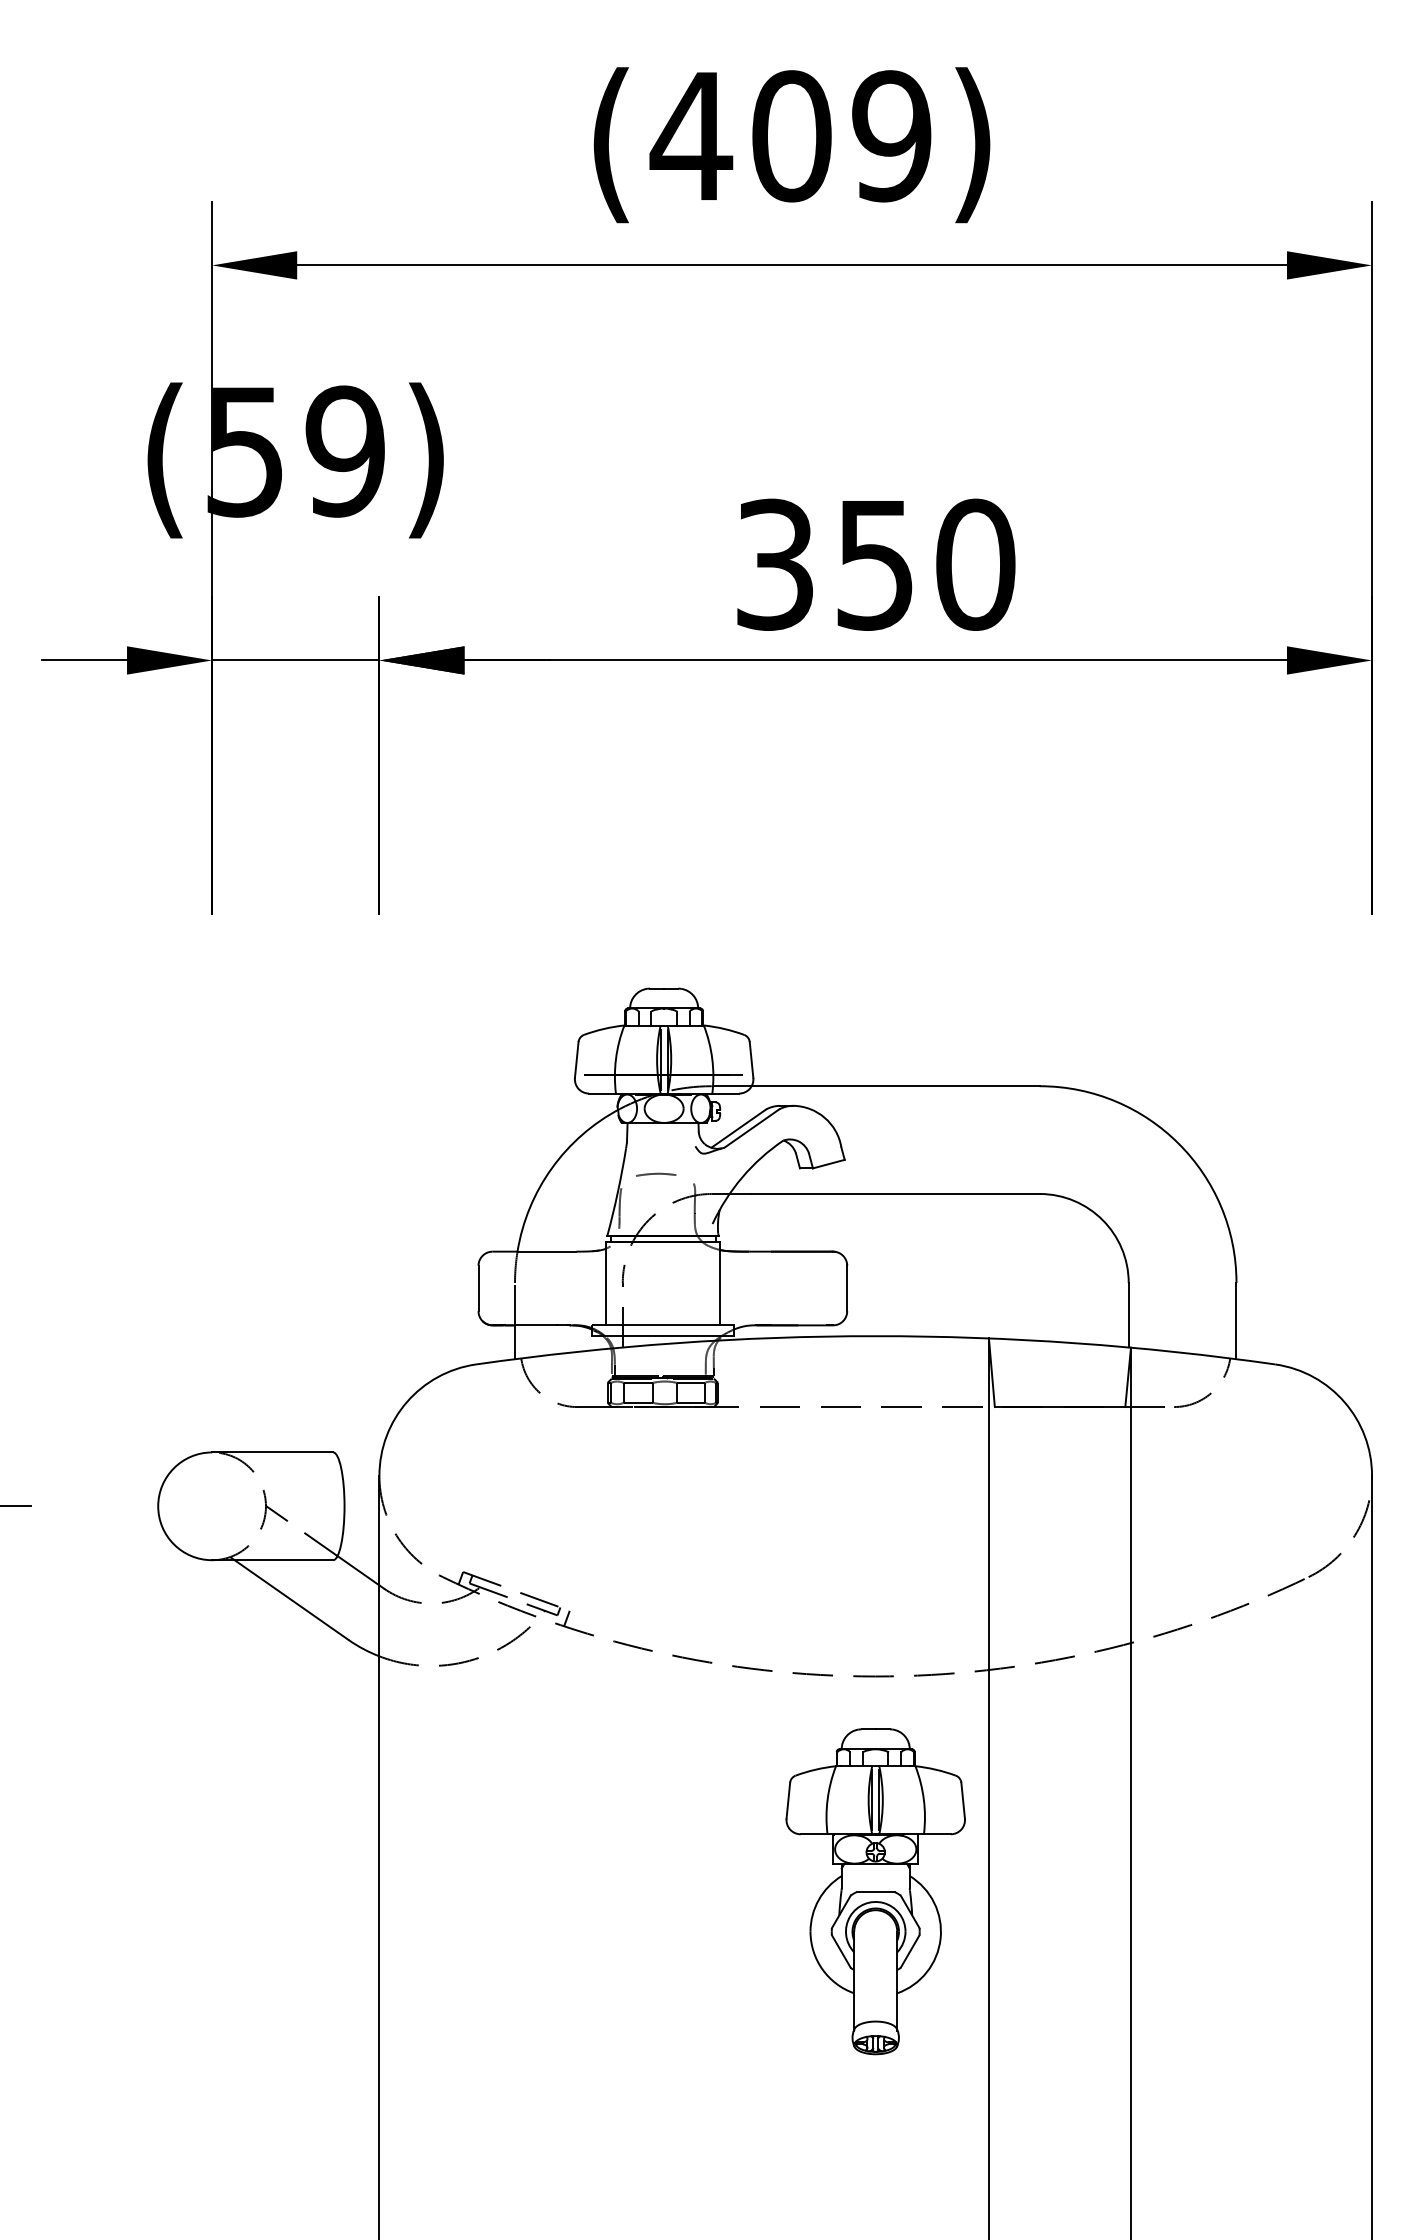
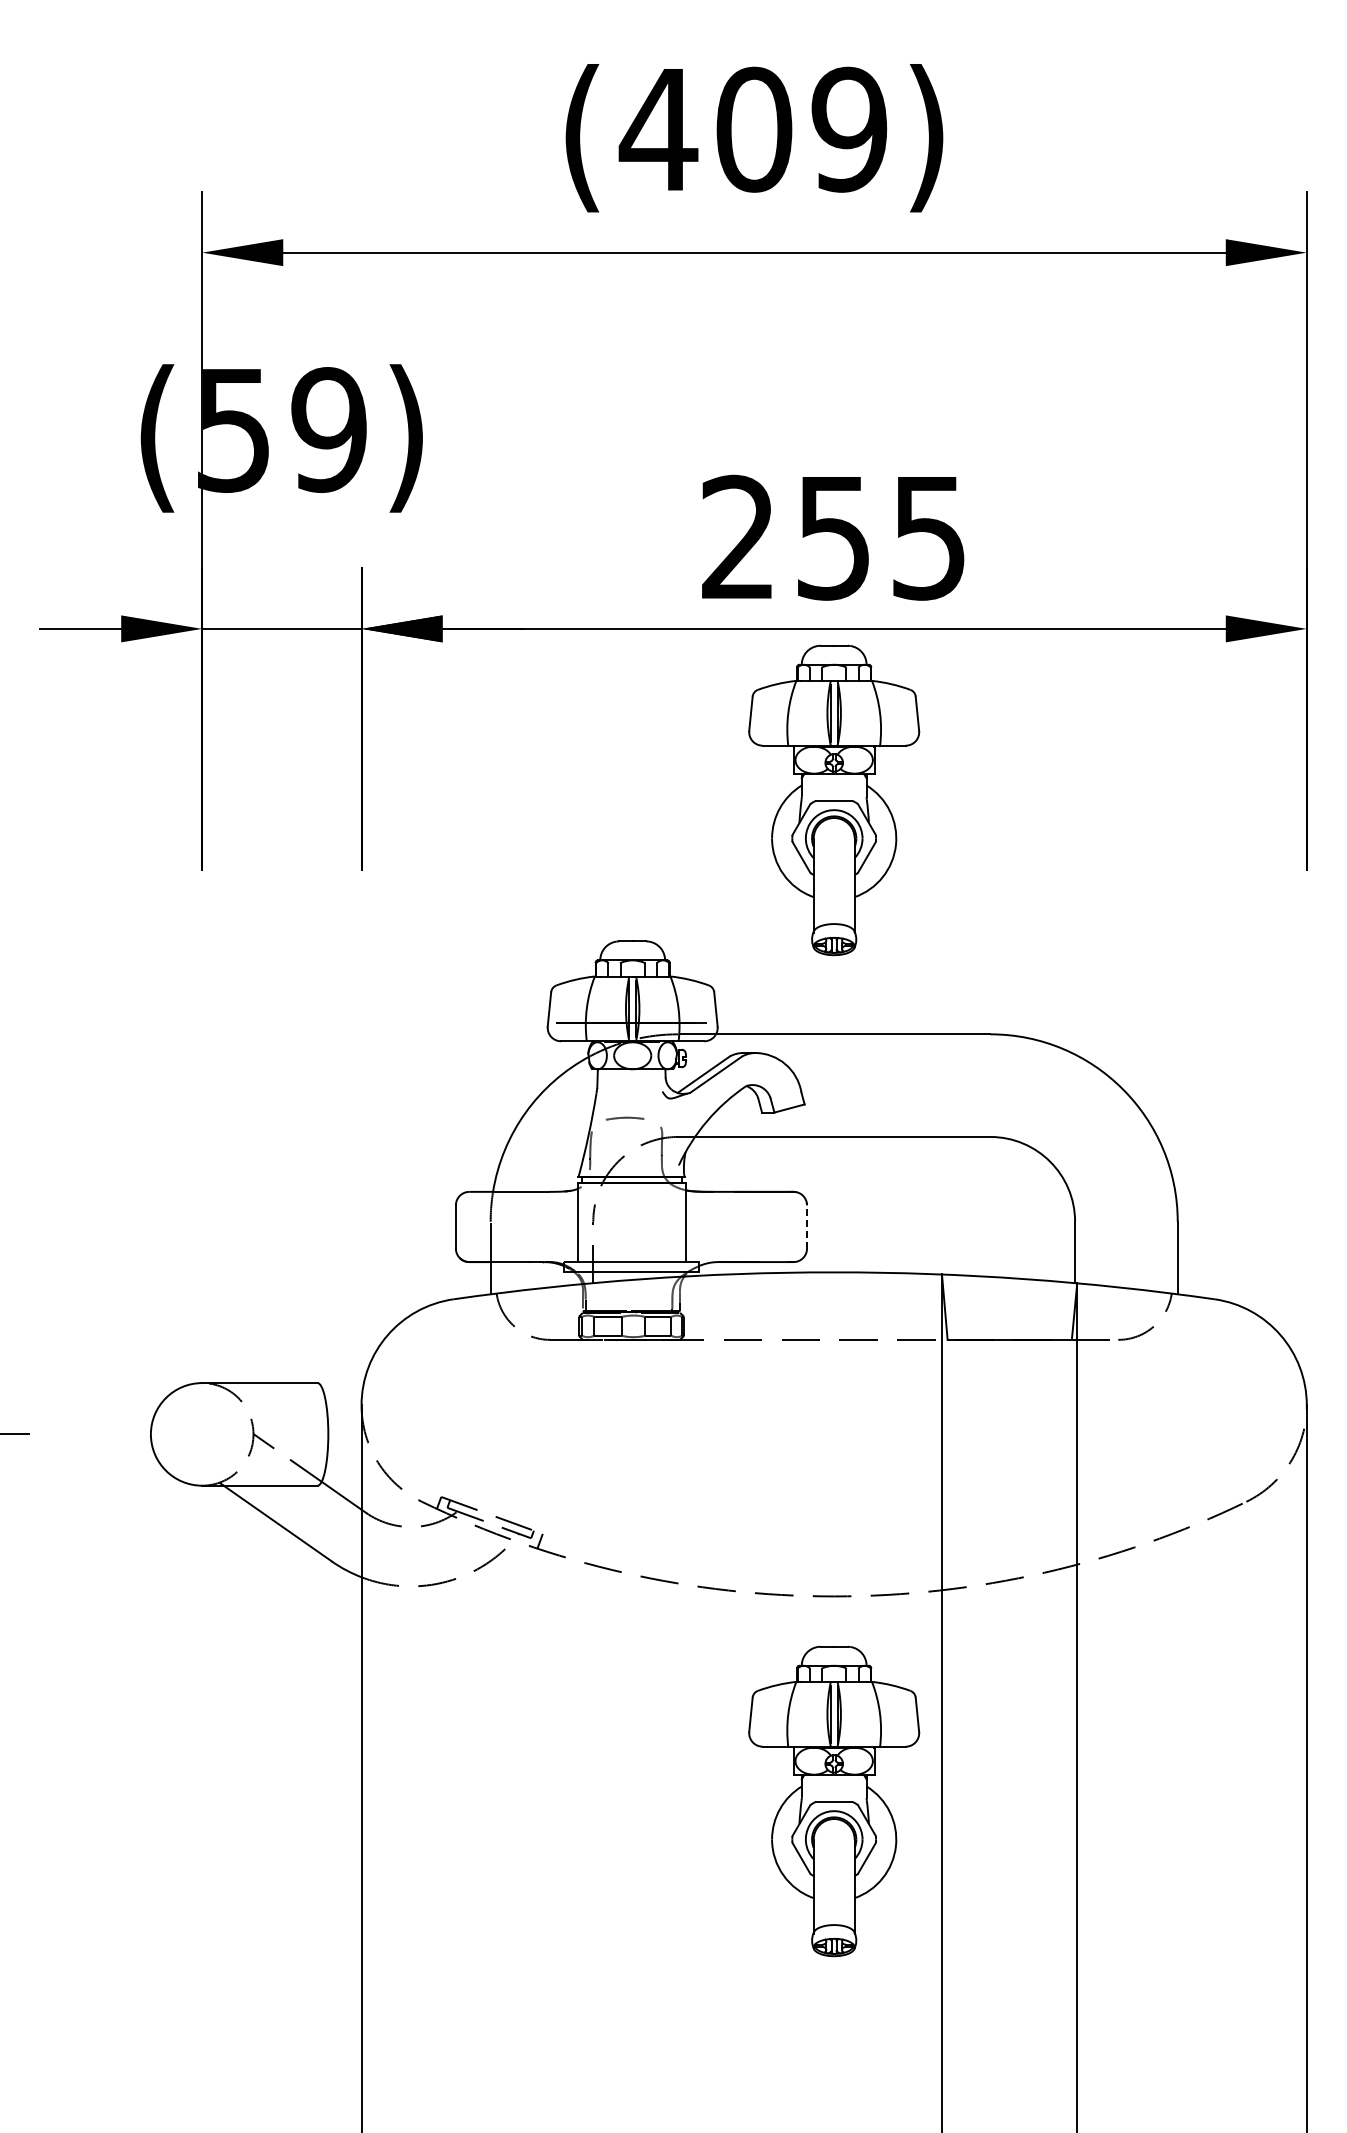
text: (876, 564) -> (834, 537), 350 -> 255
part: (876, 840) -> (834, 800), added
line: (847, 1288) -> (807, 1226), solid -> dashed

